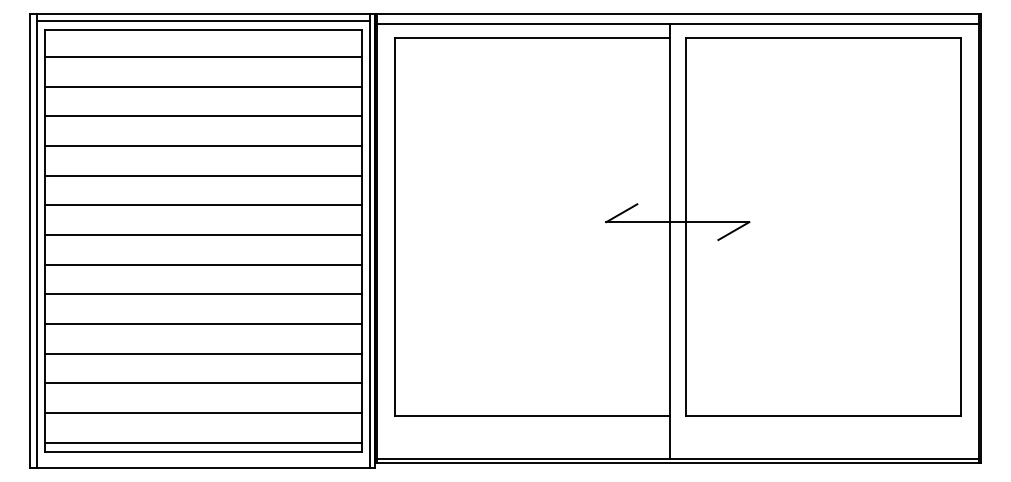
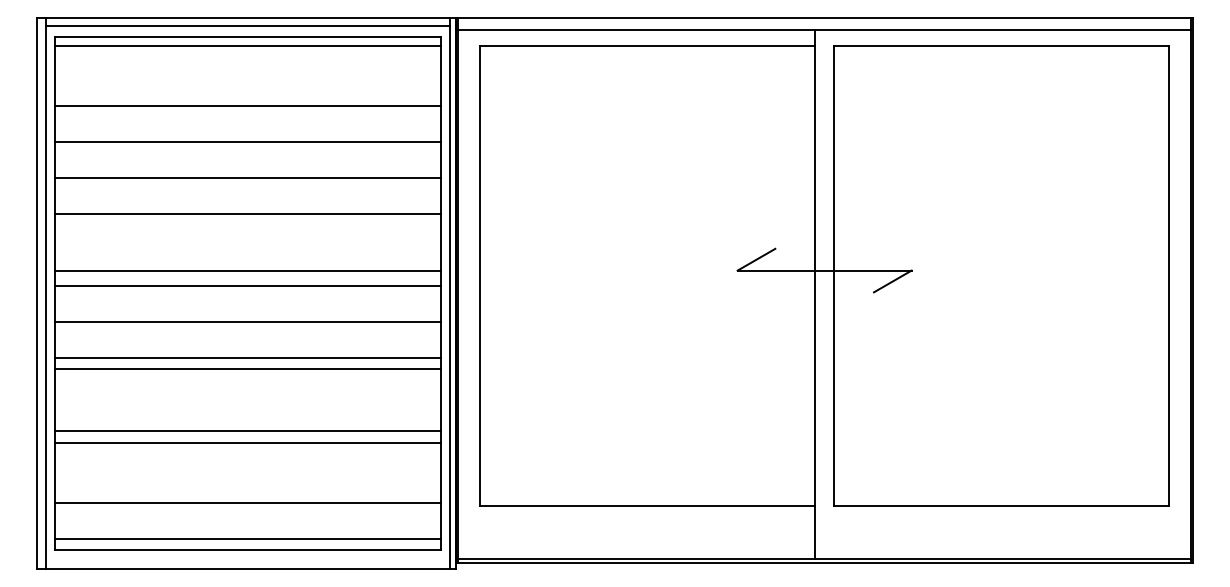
line: (203, 56) -> (247, 45), moved
line: (203, 205) -> (247, 271), moved
line: (203, 324) -> (247, 369), moved
line: (203, 383) -> (247, 442), moved

